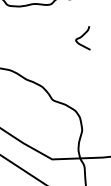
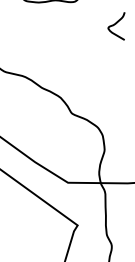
curve: (82, 36) -> (116, 24), moved

